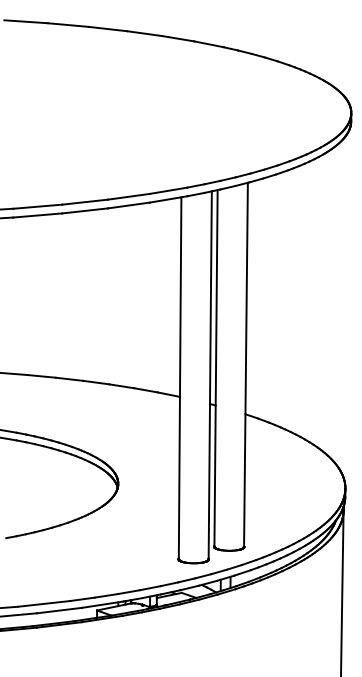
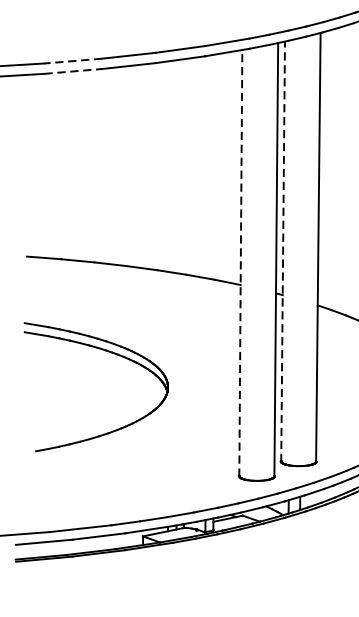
line: (37, 206) -> (72, 60), solid -> dashed
line: (37, 215) -> (72, 71), solid -> dashed
line: (216, 368) -> (283, 251), solid -> dashed
line: (180, 378) -> (241, 263), solid -> dashed

